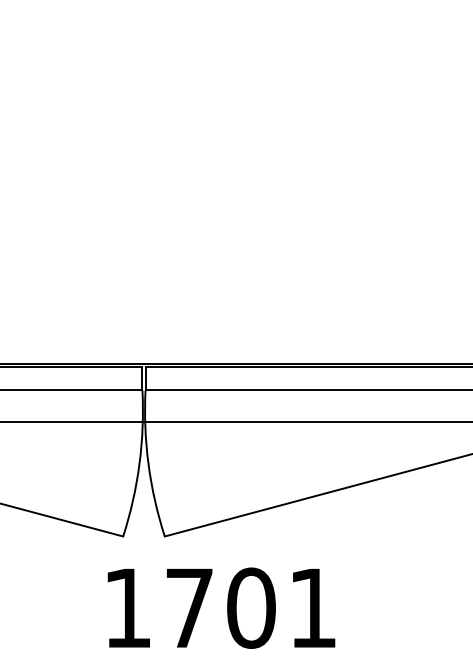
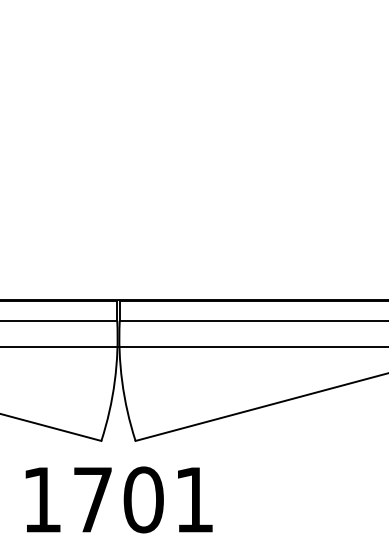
text: (220, 607) -> (118, 499), moved

